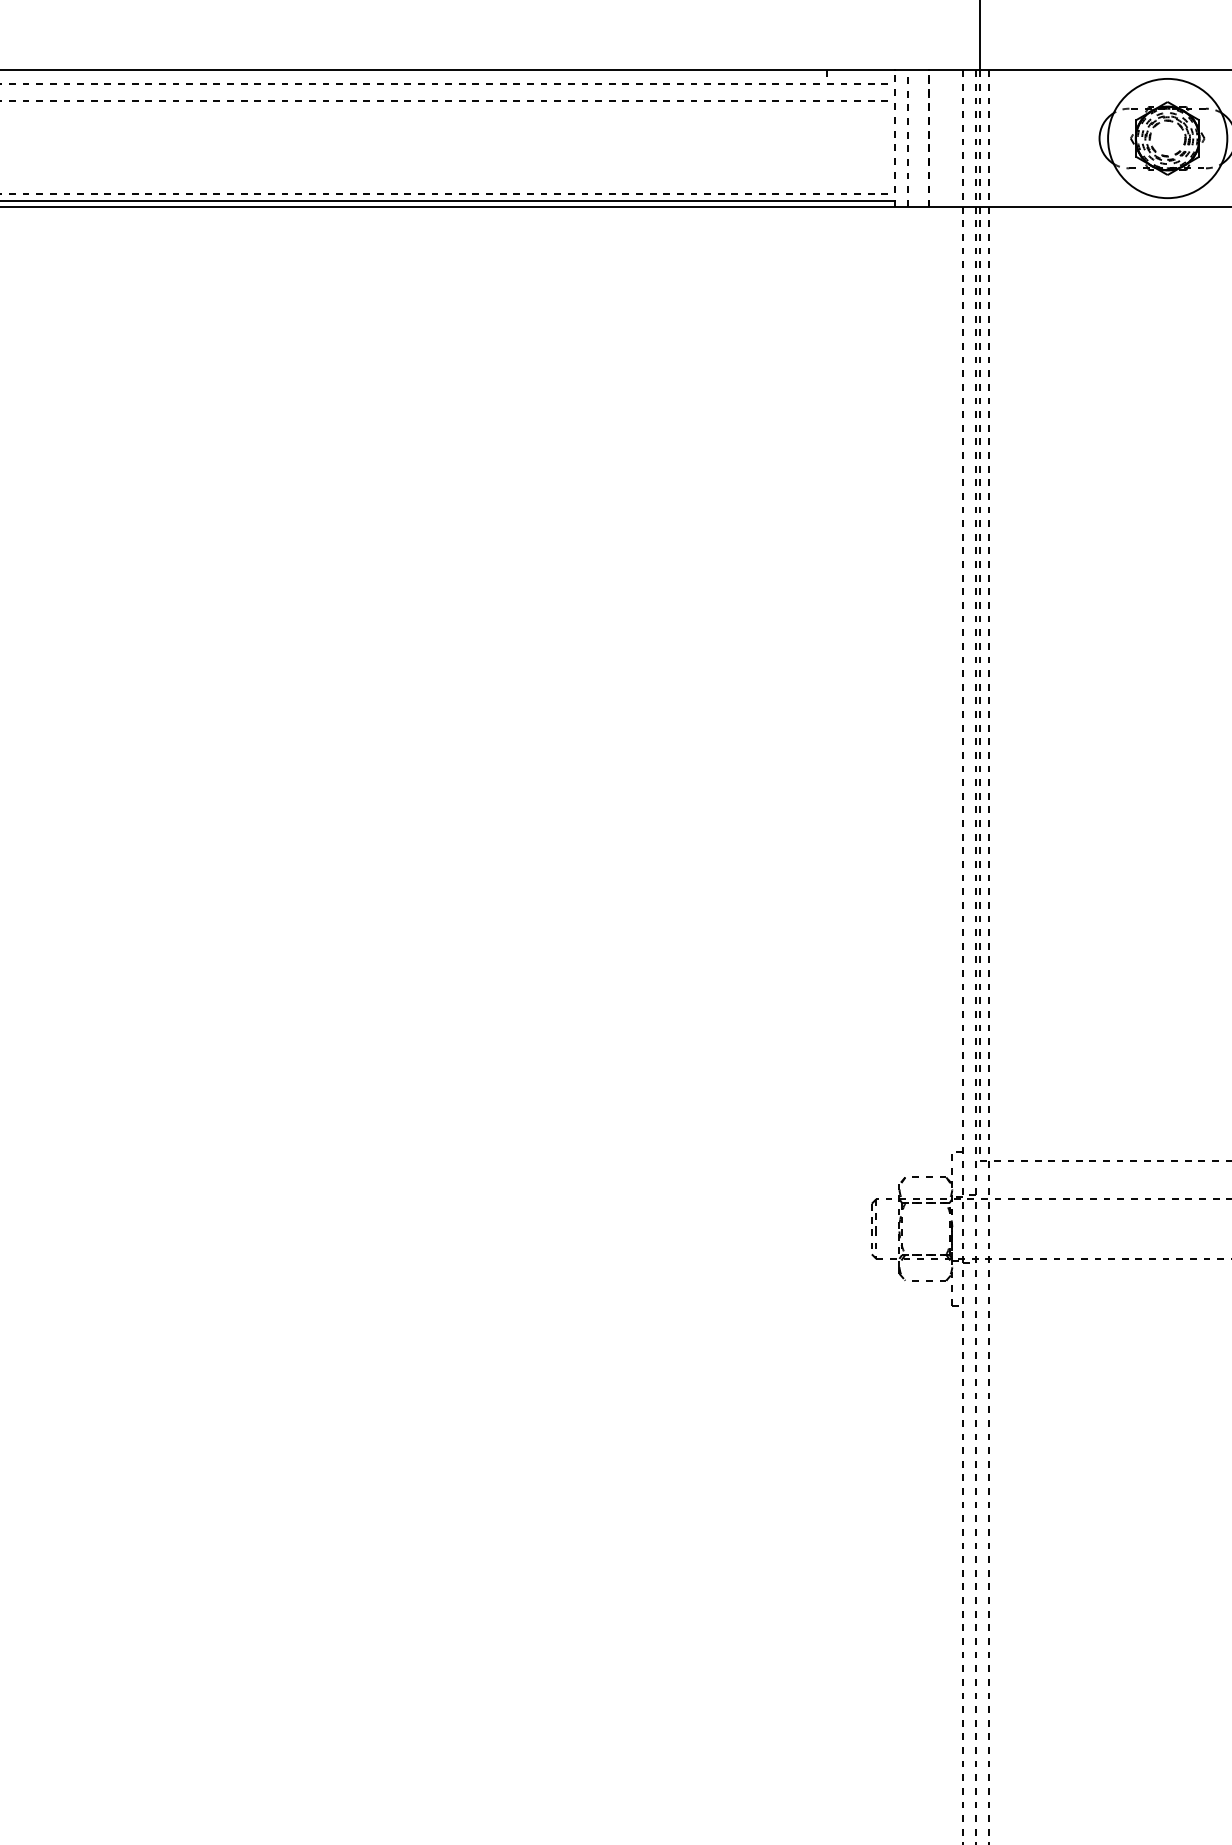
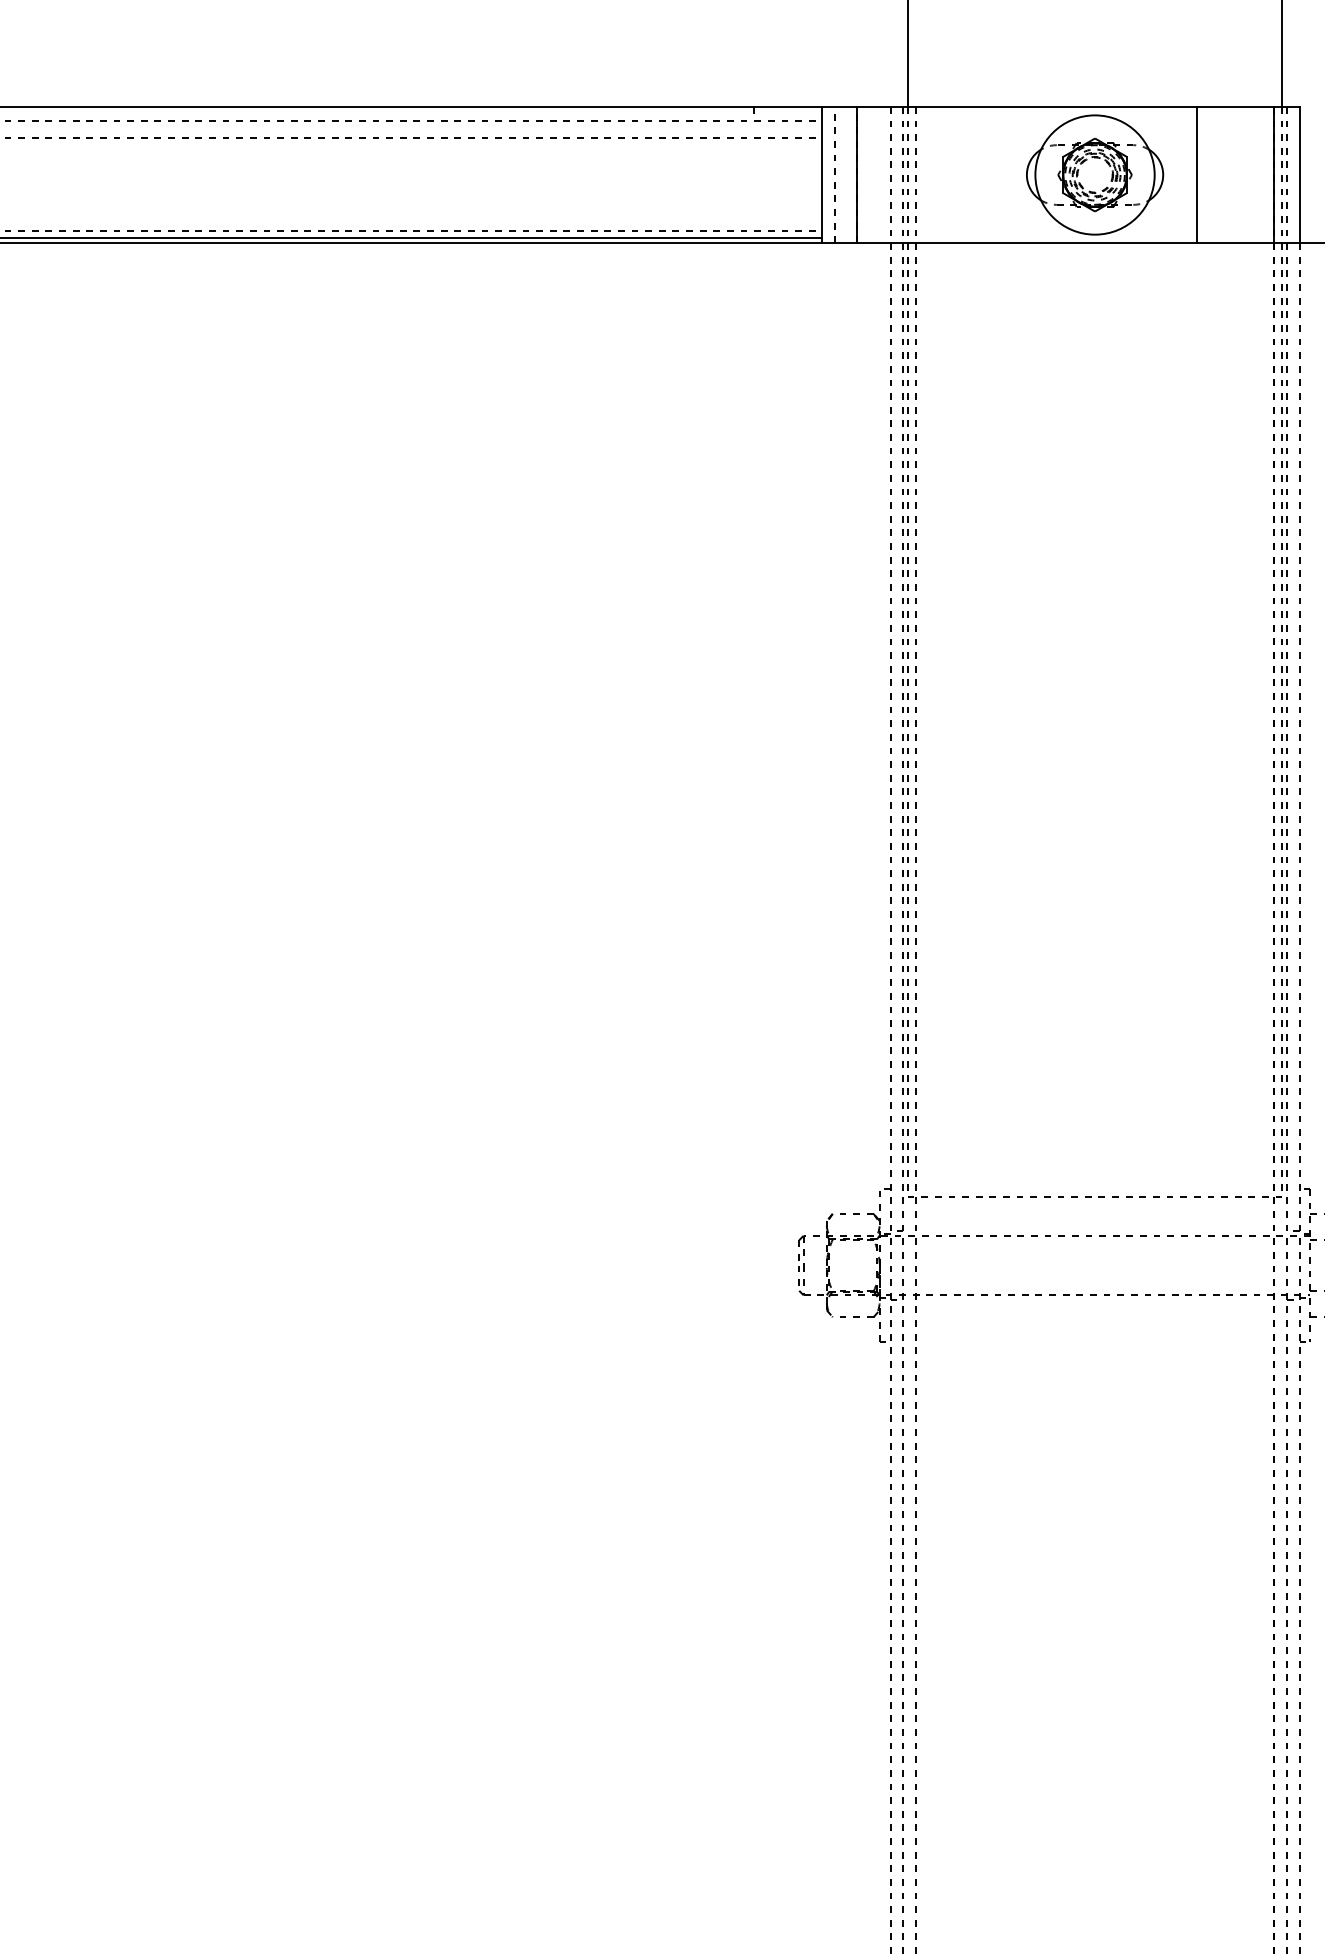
line: (895, 138) -> (822, 174), dashed -> solid
line: (929, 138) -> (856, 174), dashed -> solid

